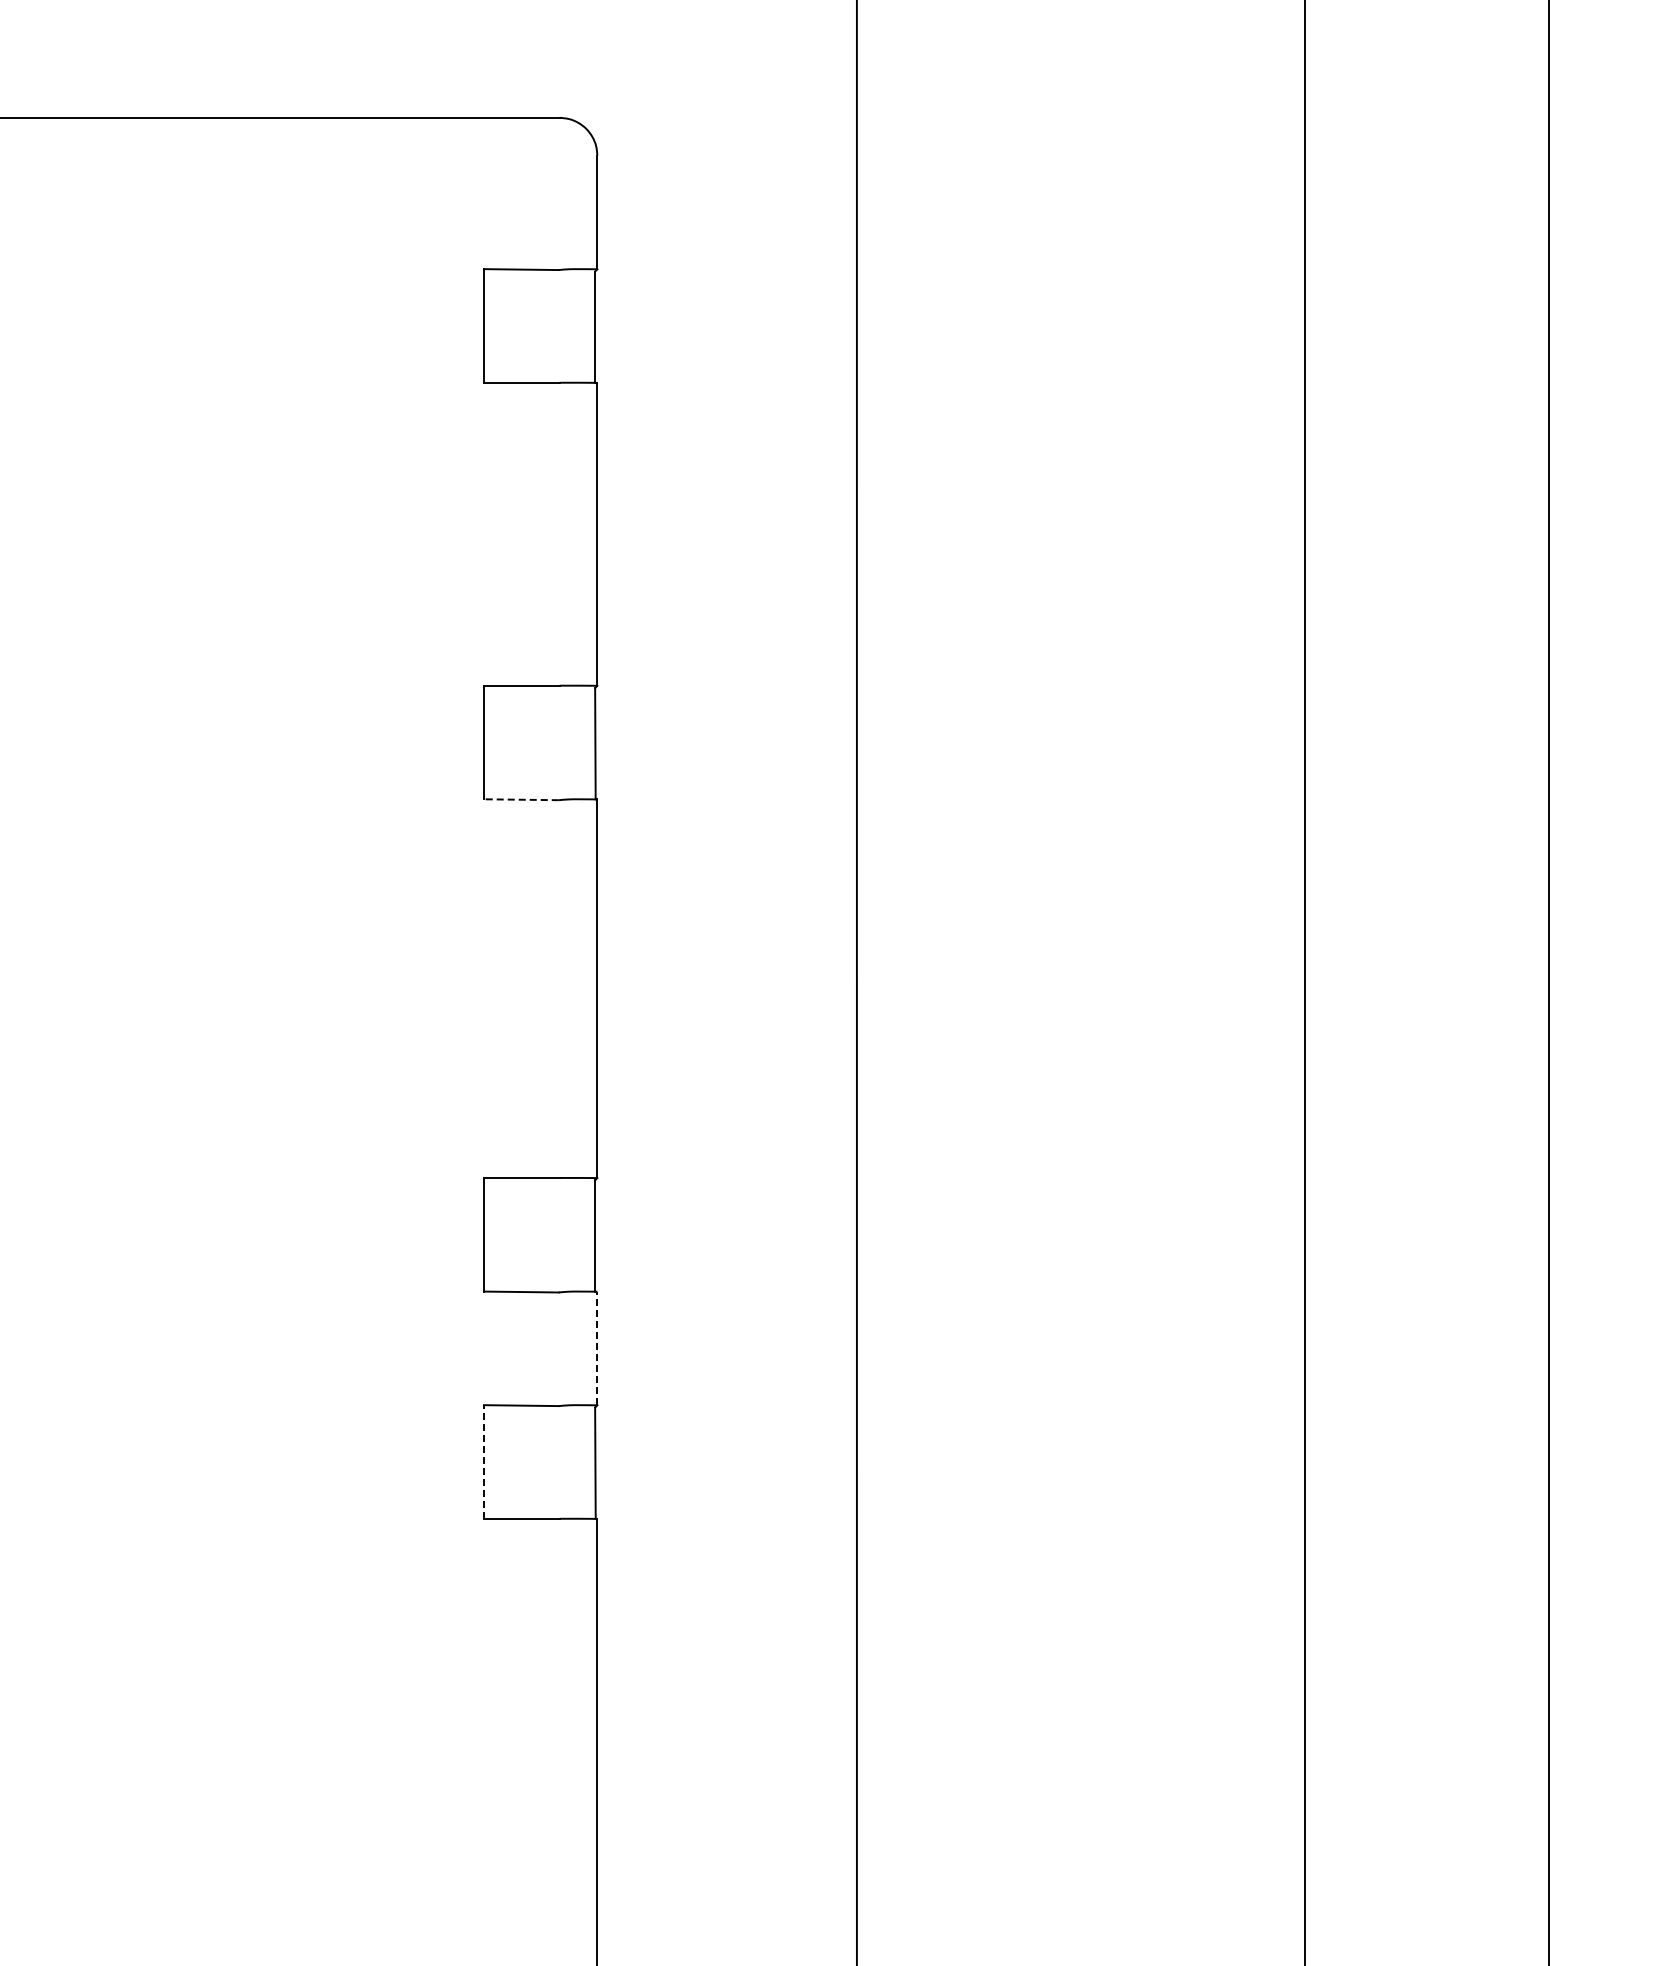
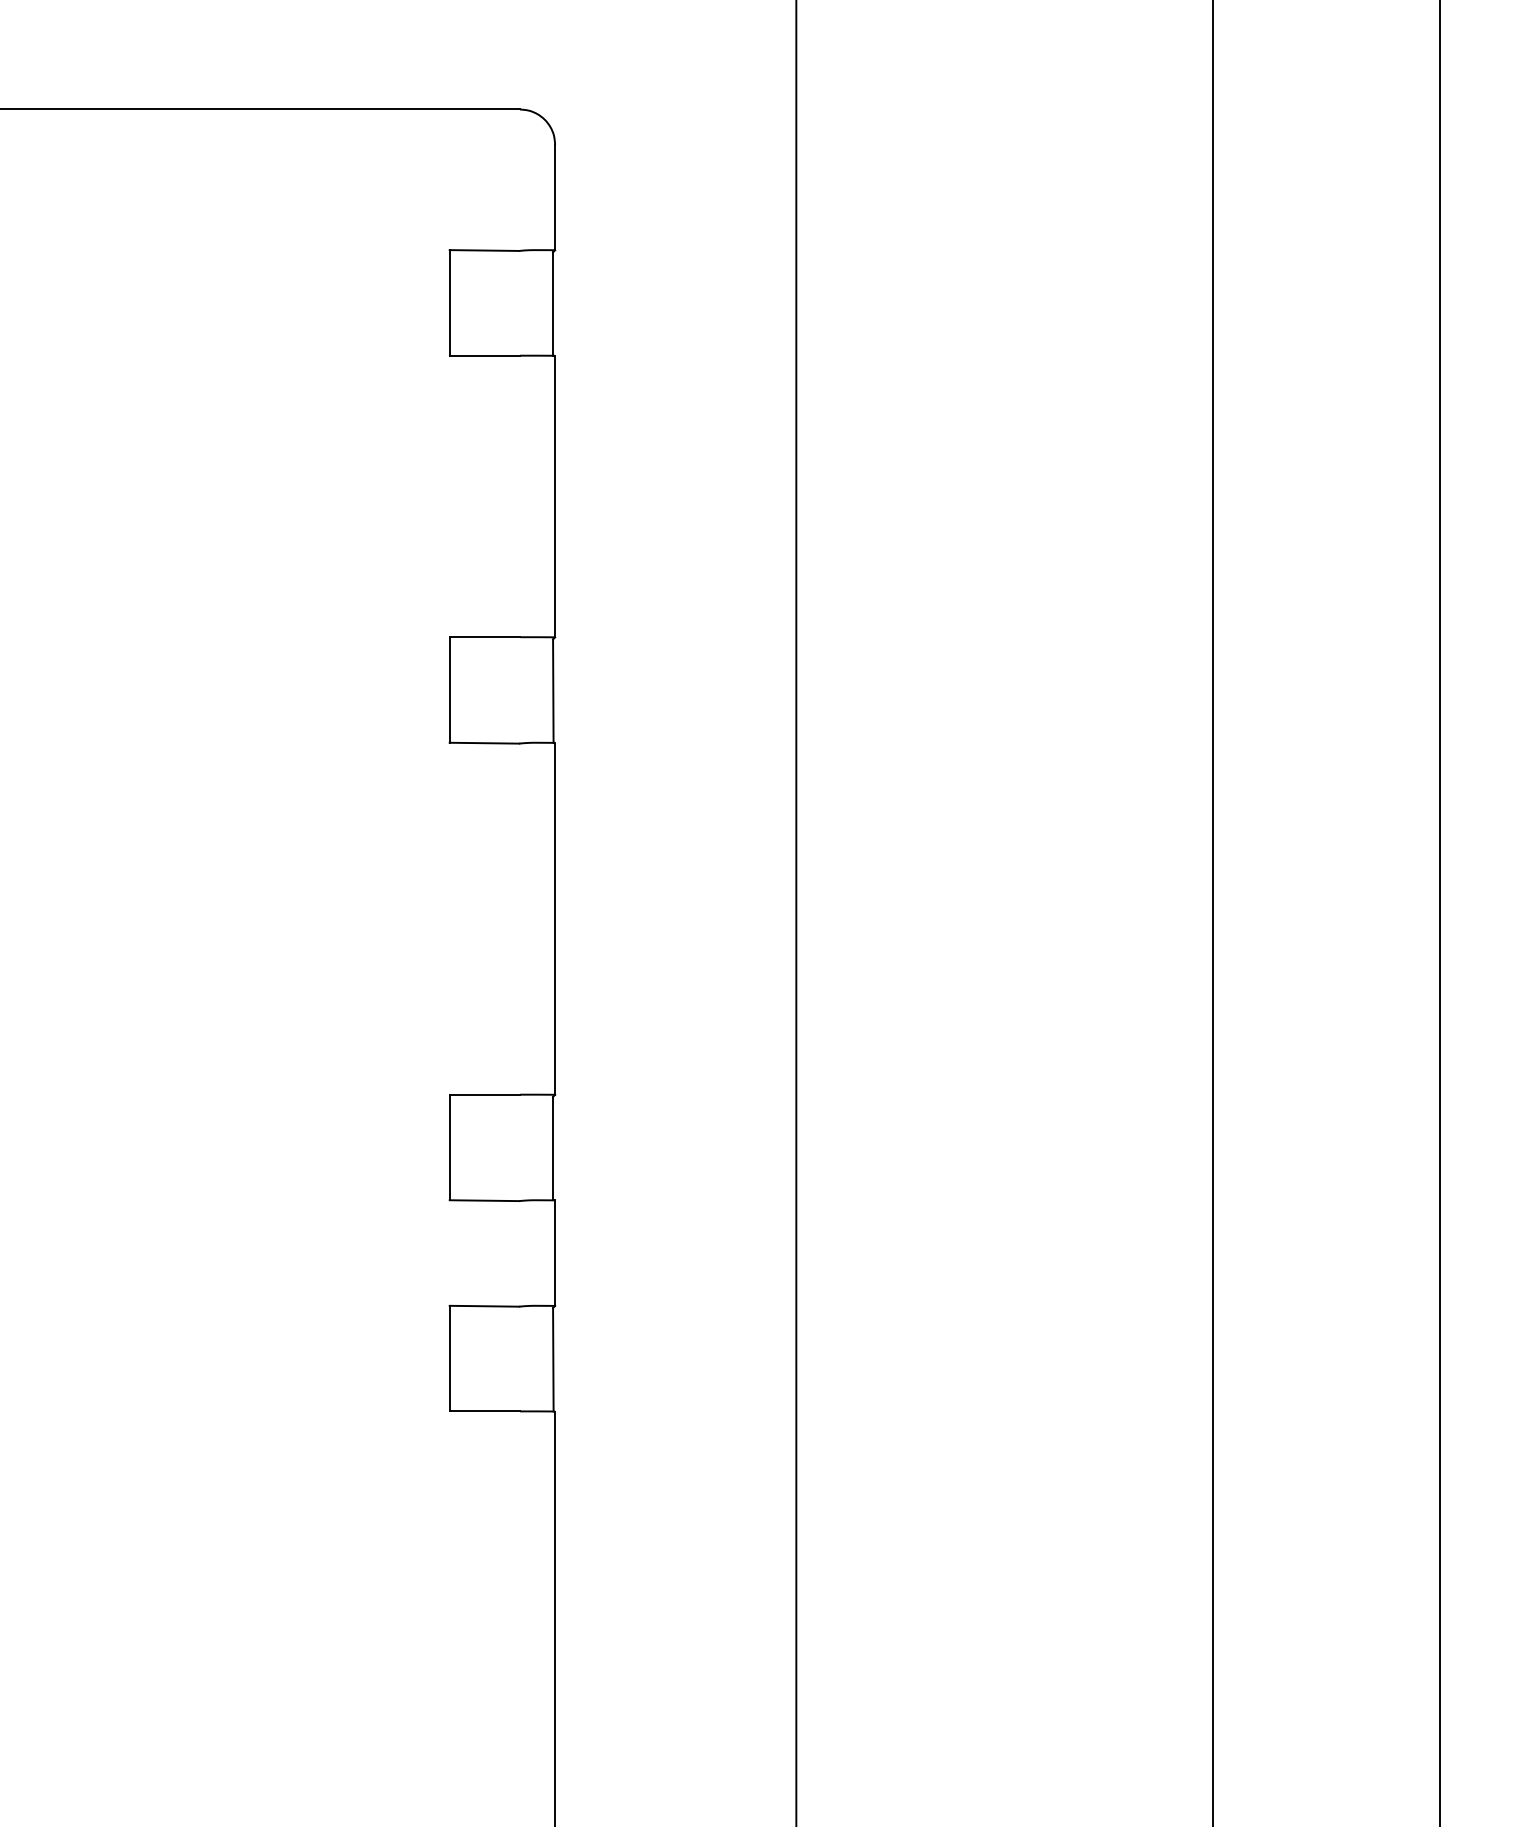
line: (520, 799) -> (483, 742), dashed -> solid
line: (597, 1348) -> (555, 1253), dashed -> solid
line: (483, 1461) -> (449, 1358), dashed -> solid

